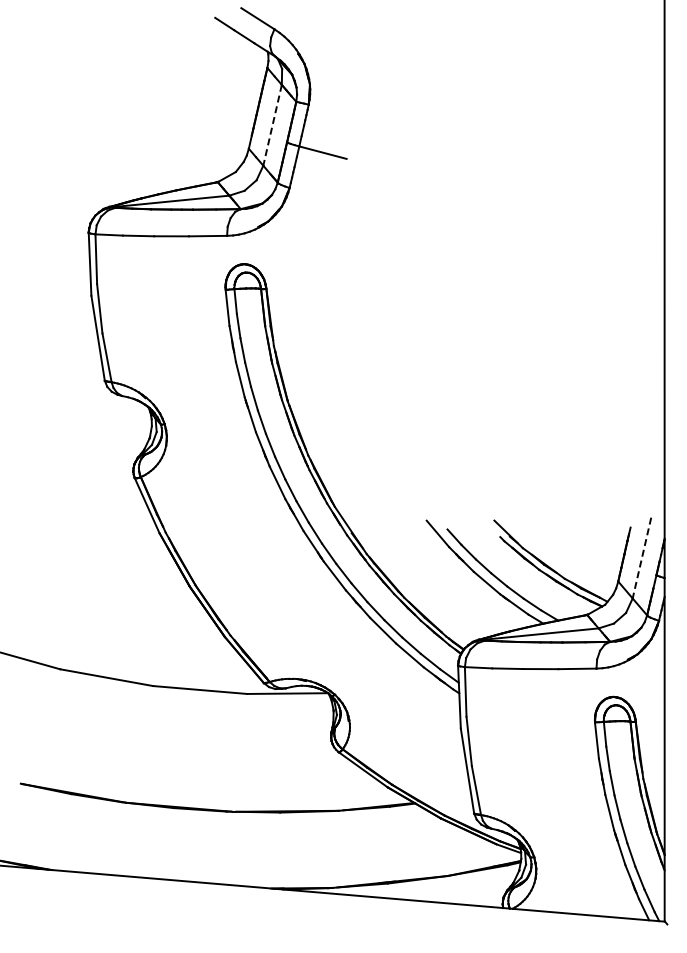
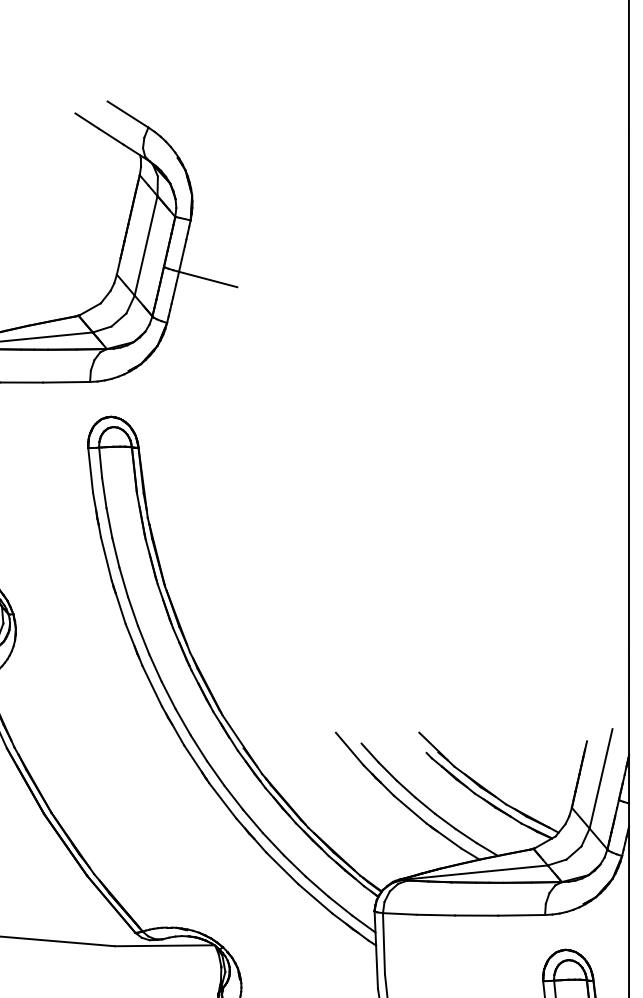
line: (272, 125) -> (146, 246), dashed -> solid
line: (641, 558) -> (600, 779), dashed -> solid

